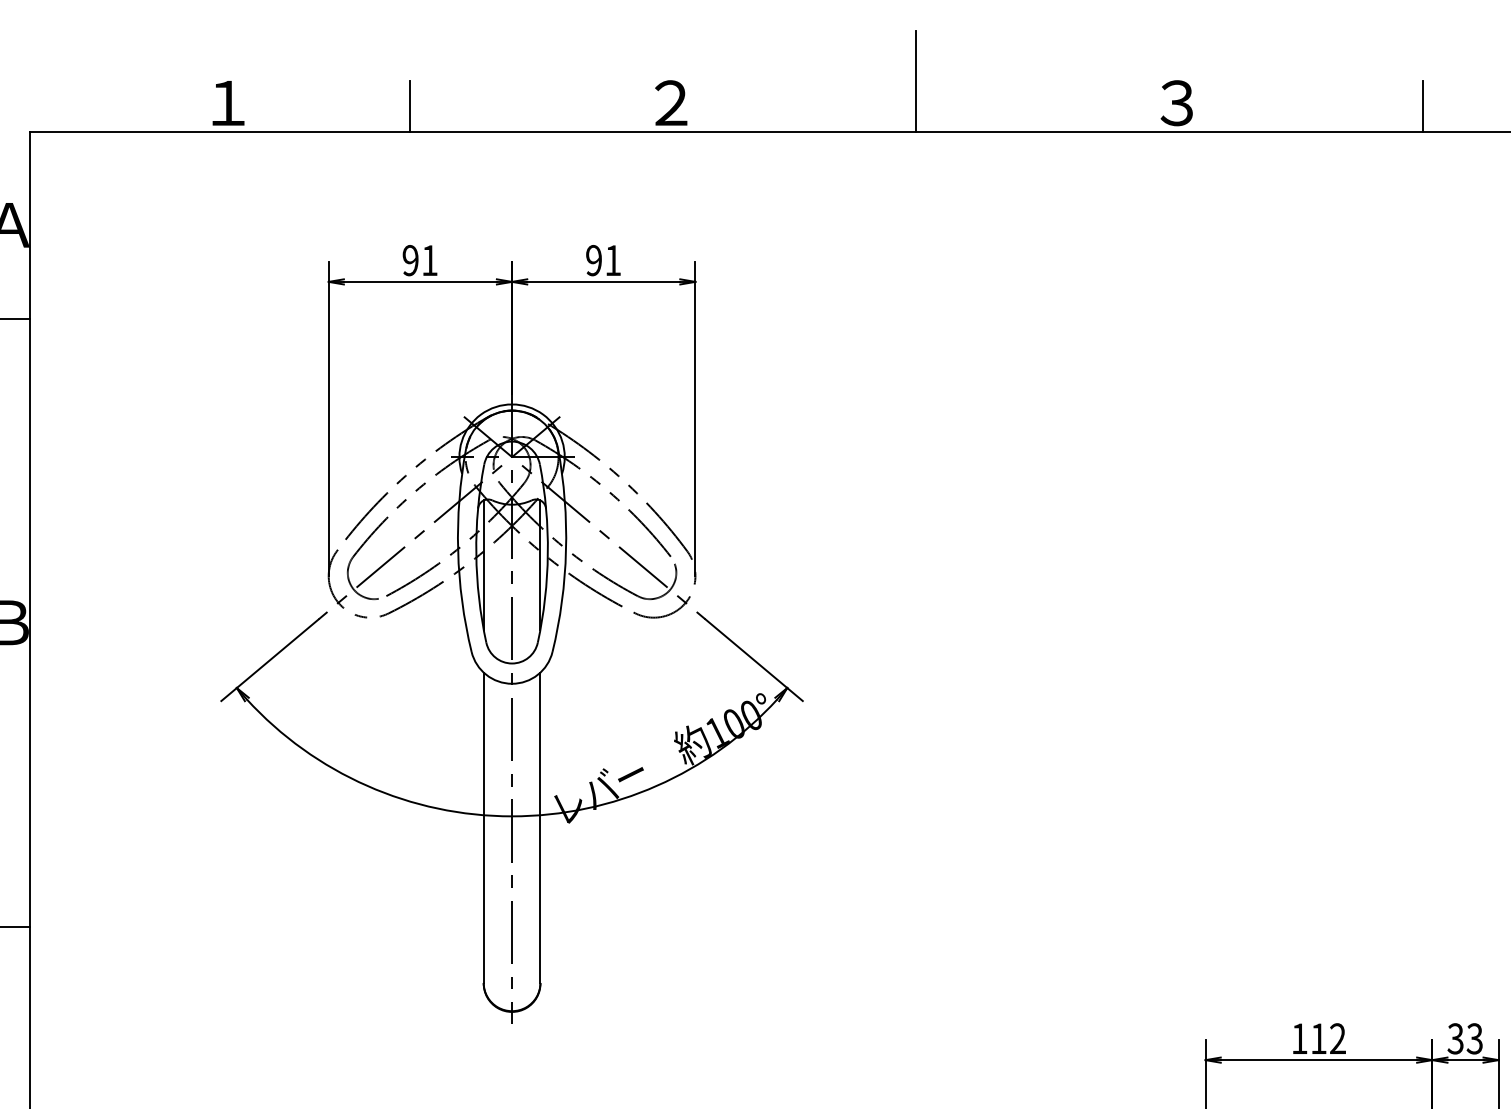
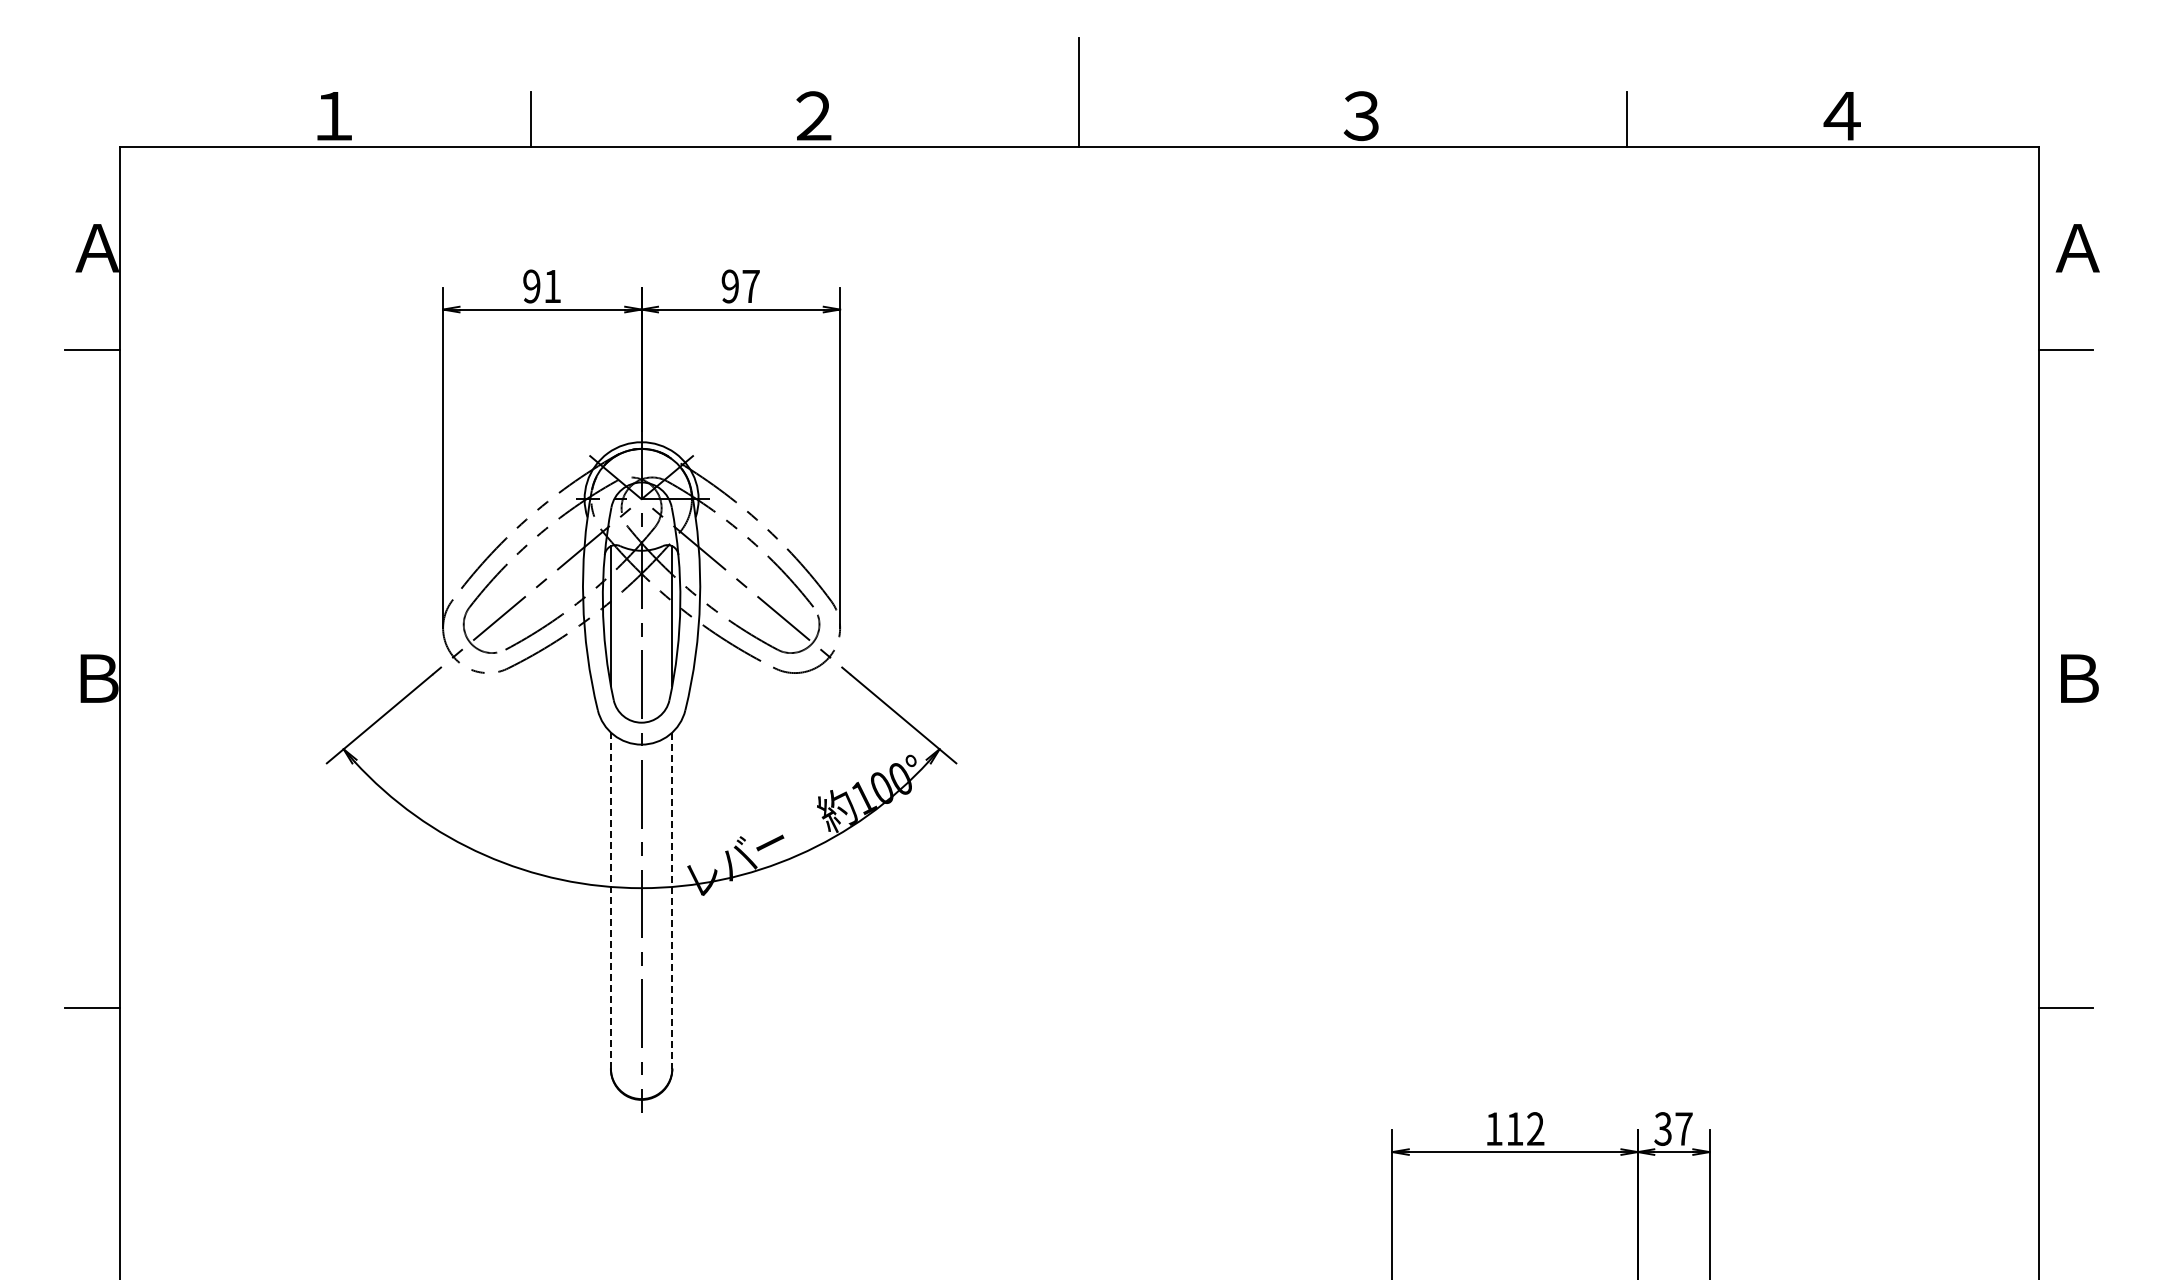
text: (612, 260) -> (750, 286), 91 -> 97
line: (483, 827) -> (610, 900), solid -> dashed
line: (540, 827) -> (672, 900), solid -> dashed
text: (1474, 1038) -> (1683, 1128), 33 -> 37

